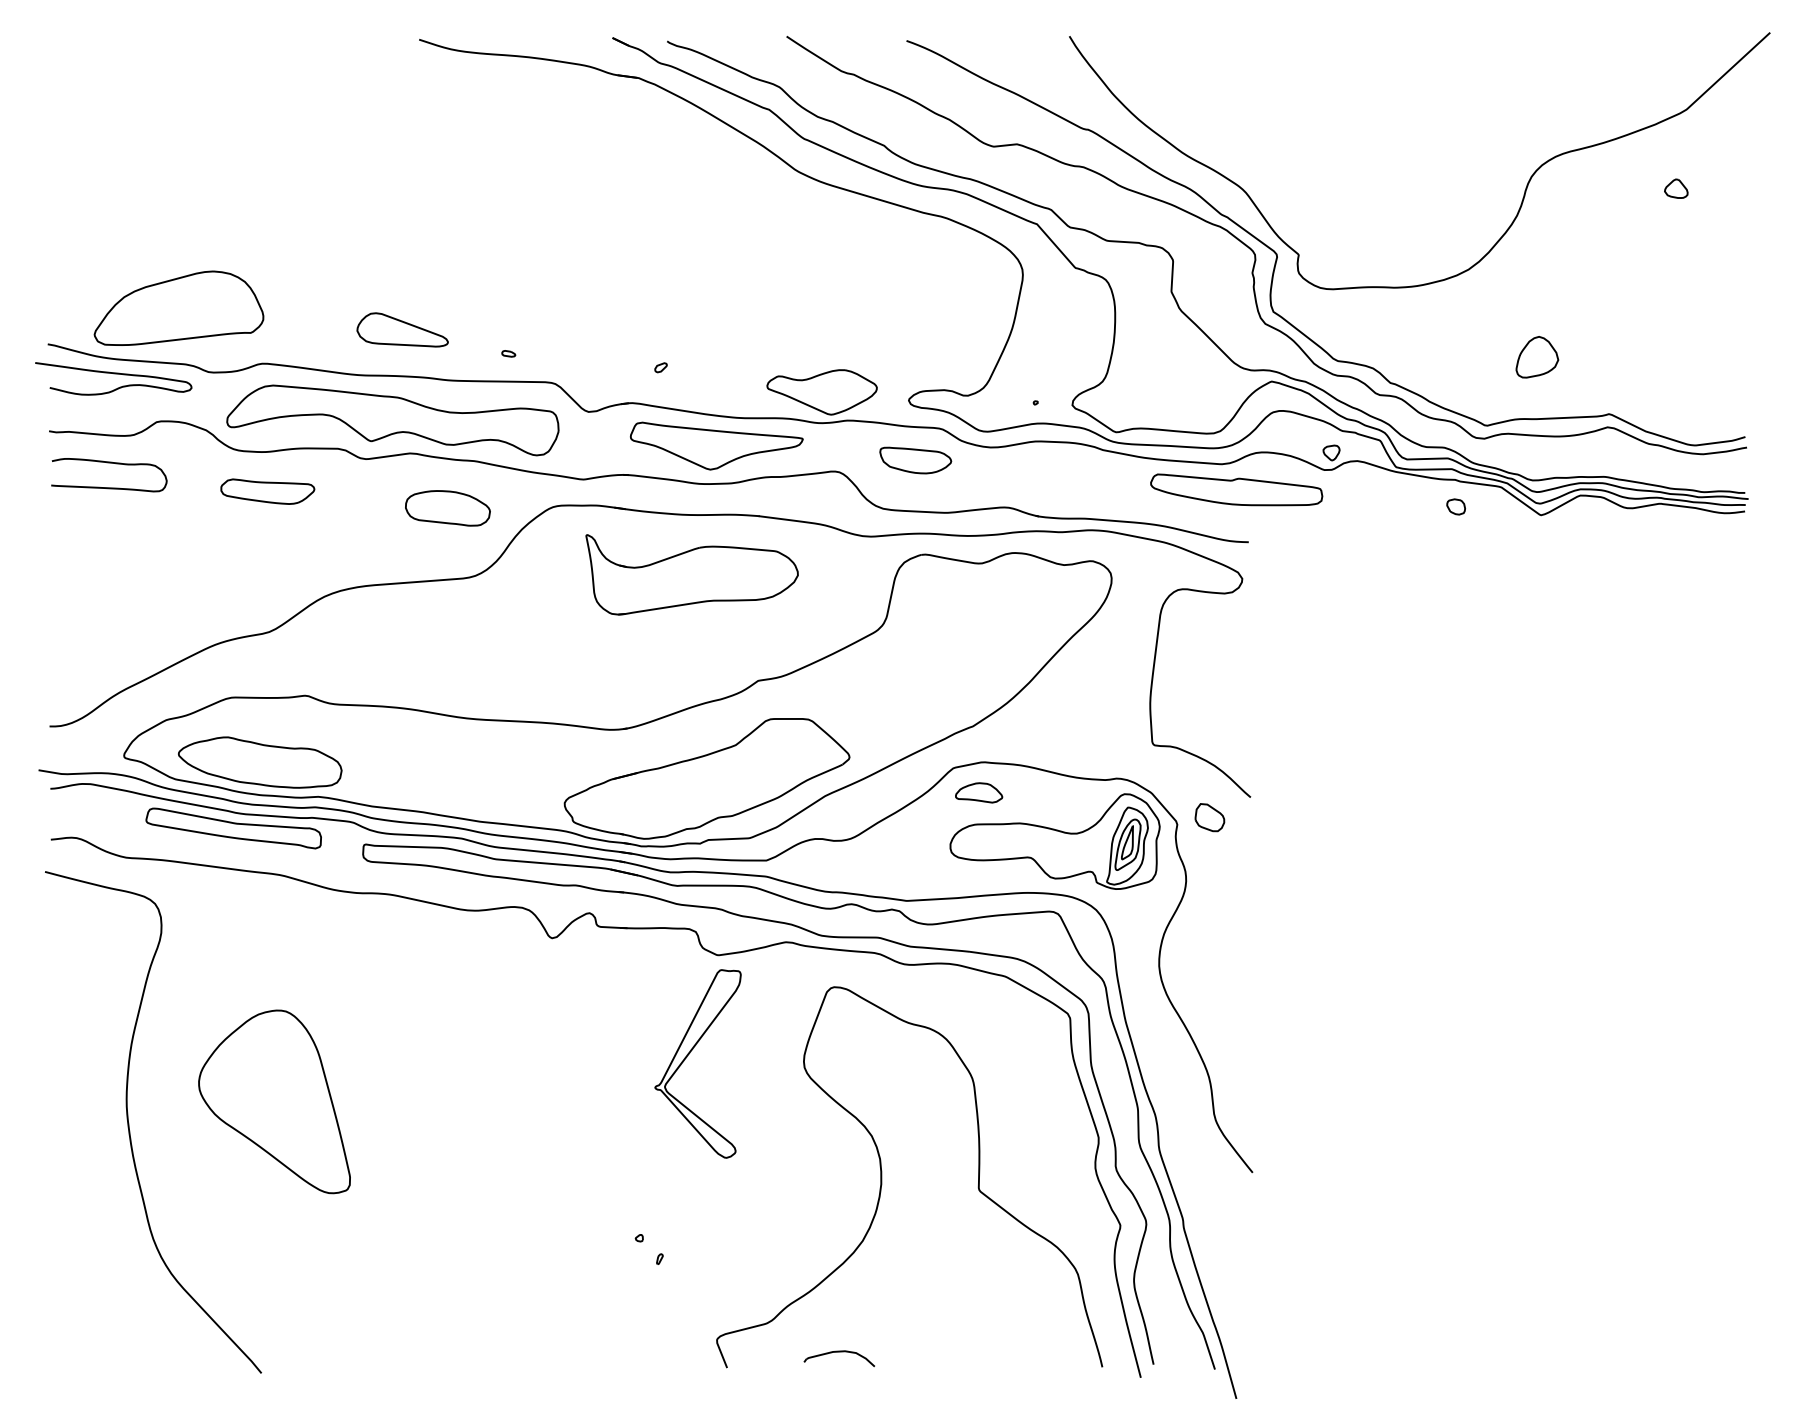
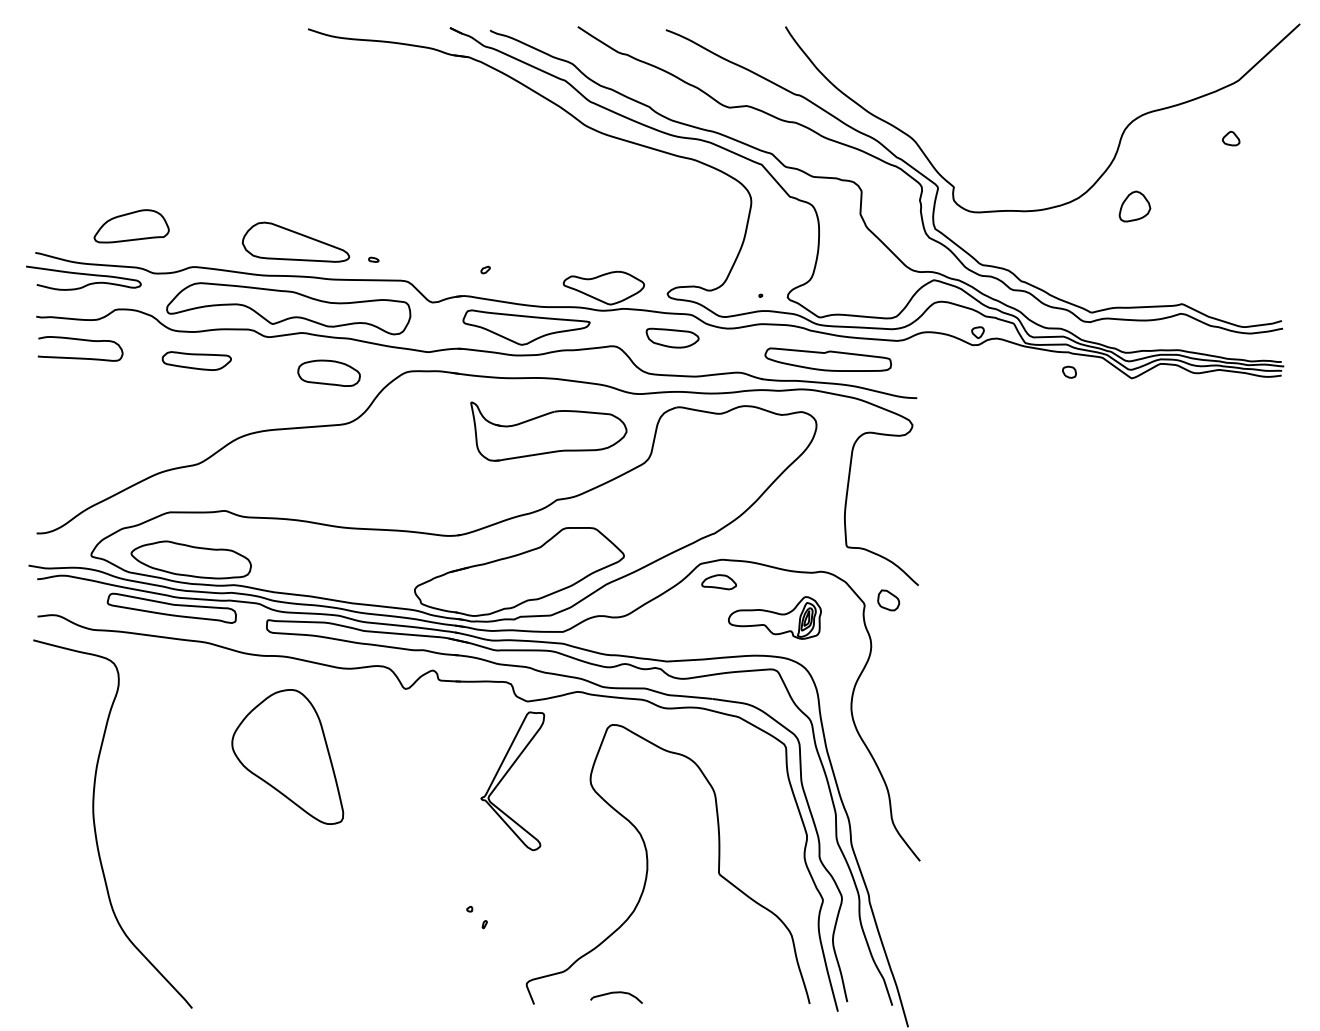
part: (178, 307) -> (131, 225), size x0.6
part: (402, 329) -> (295, 241), size x1.6
part: (1537, 357) -> (1135, 206), moved
part: (1236, 489) -> (828, 359), moved
part: (691, 574) -> (548, 431), moved
part: (1054, 841) -> (774, 617), size x0.6
part: (274, 1101) -> (287, 756), moved

